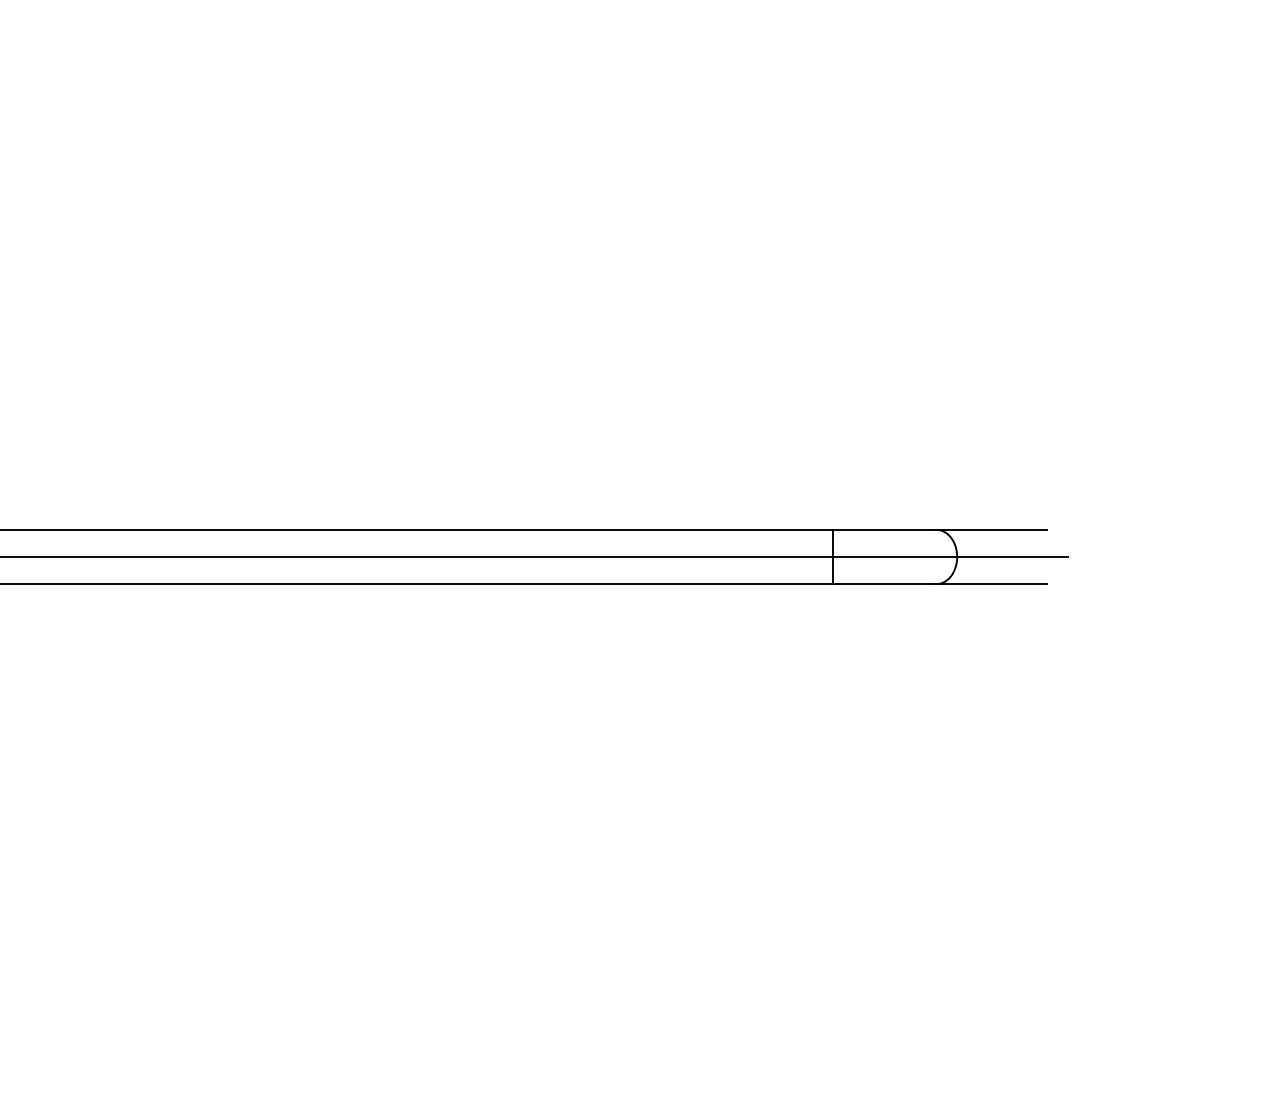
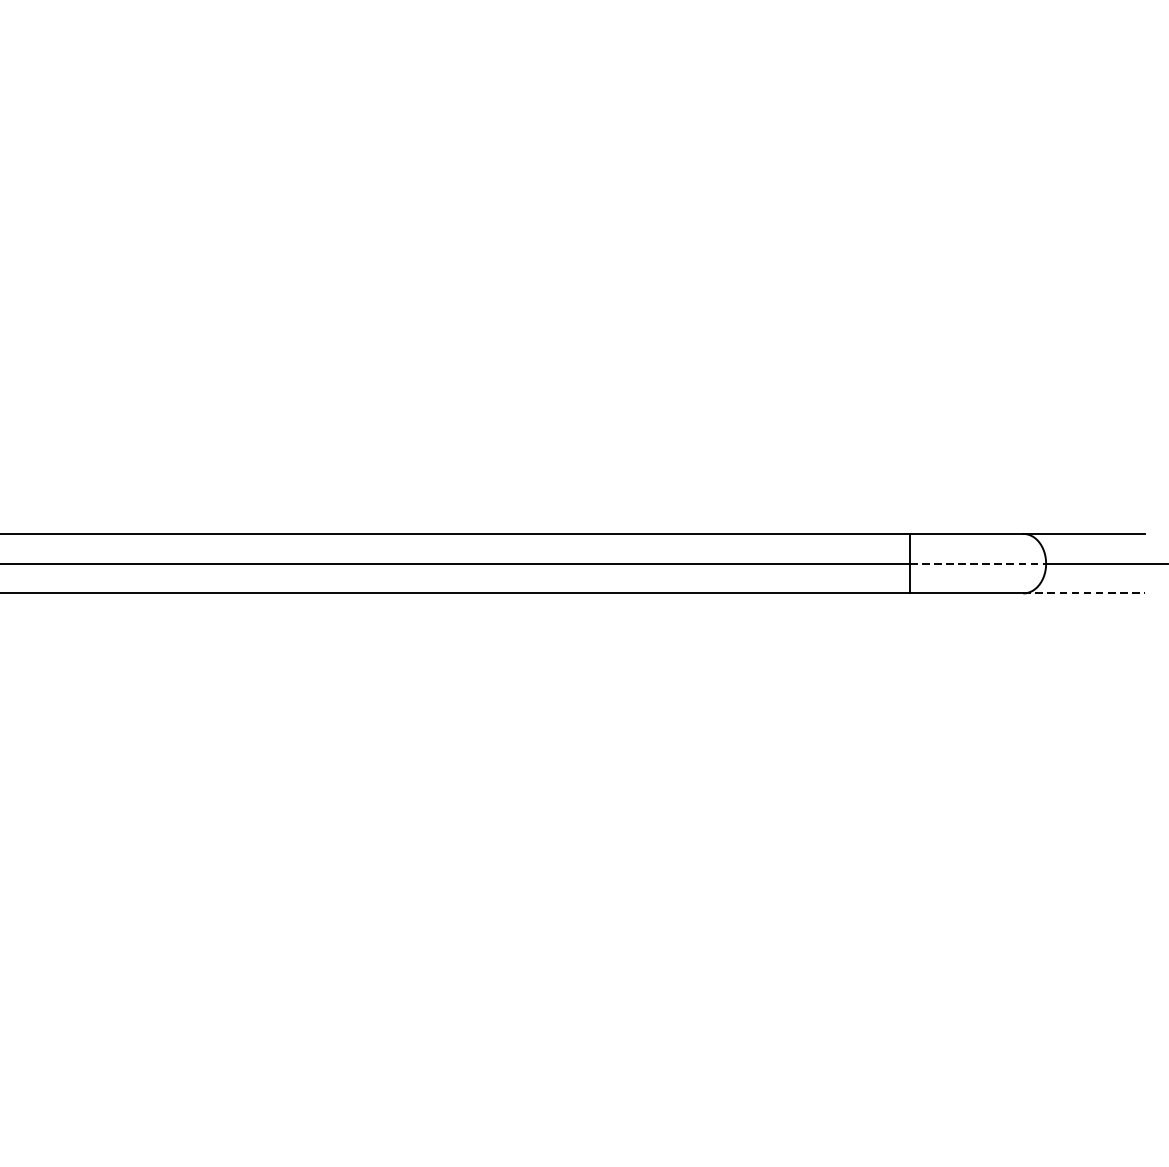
line: (895, 556) -> (978, 563), solid -> dashed
line: (992, 584) -> (1084, 593), solid -> dashed

